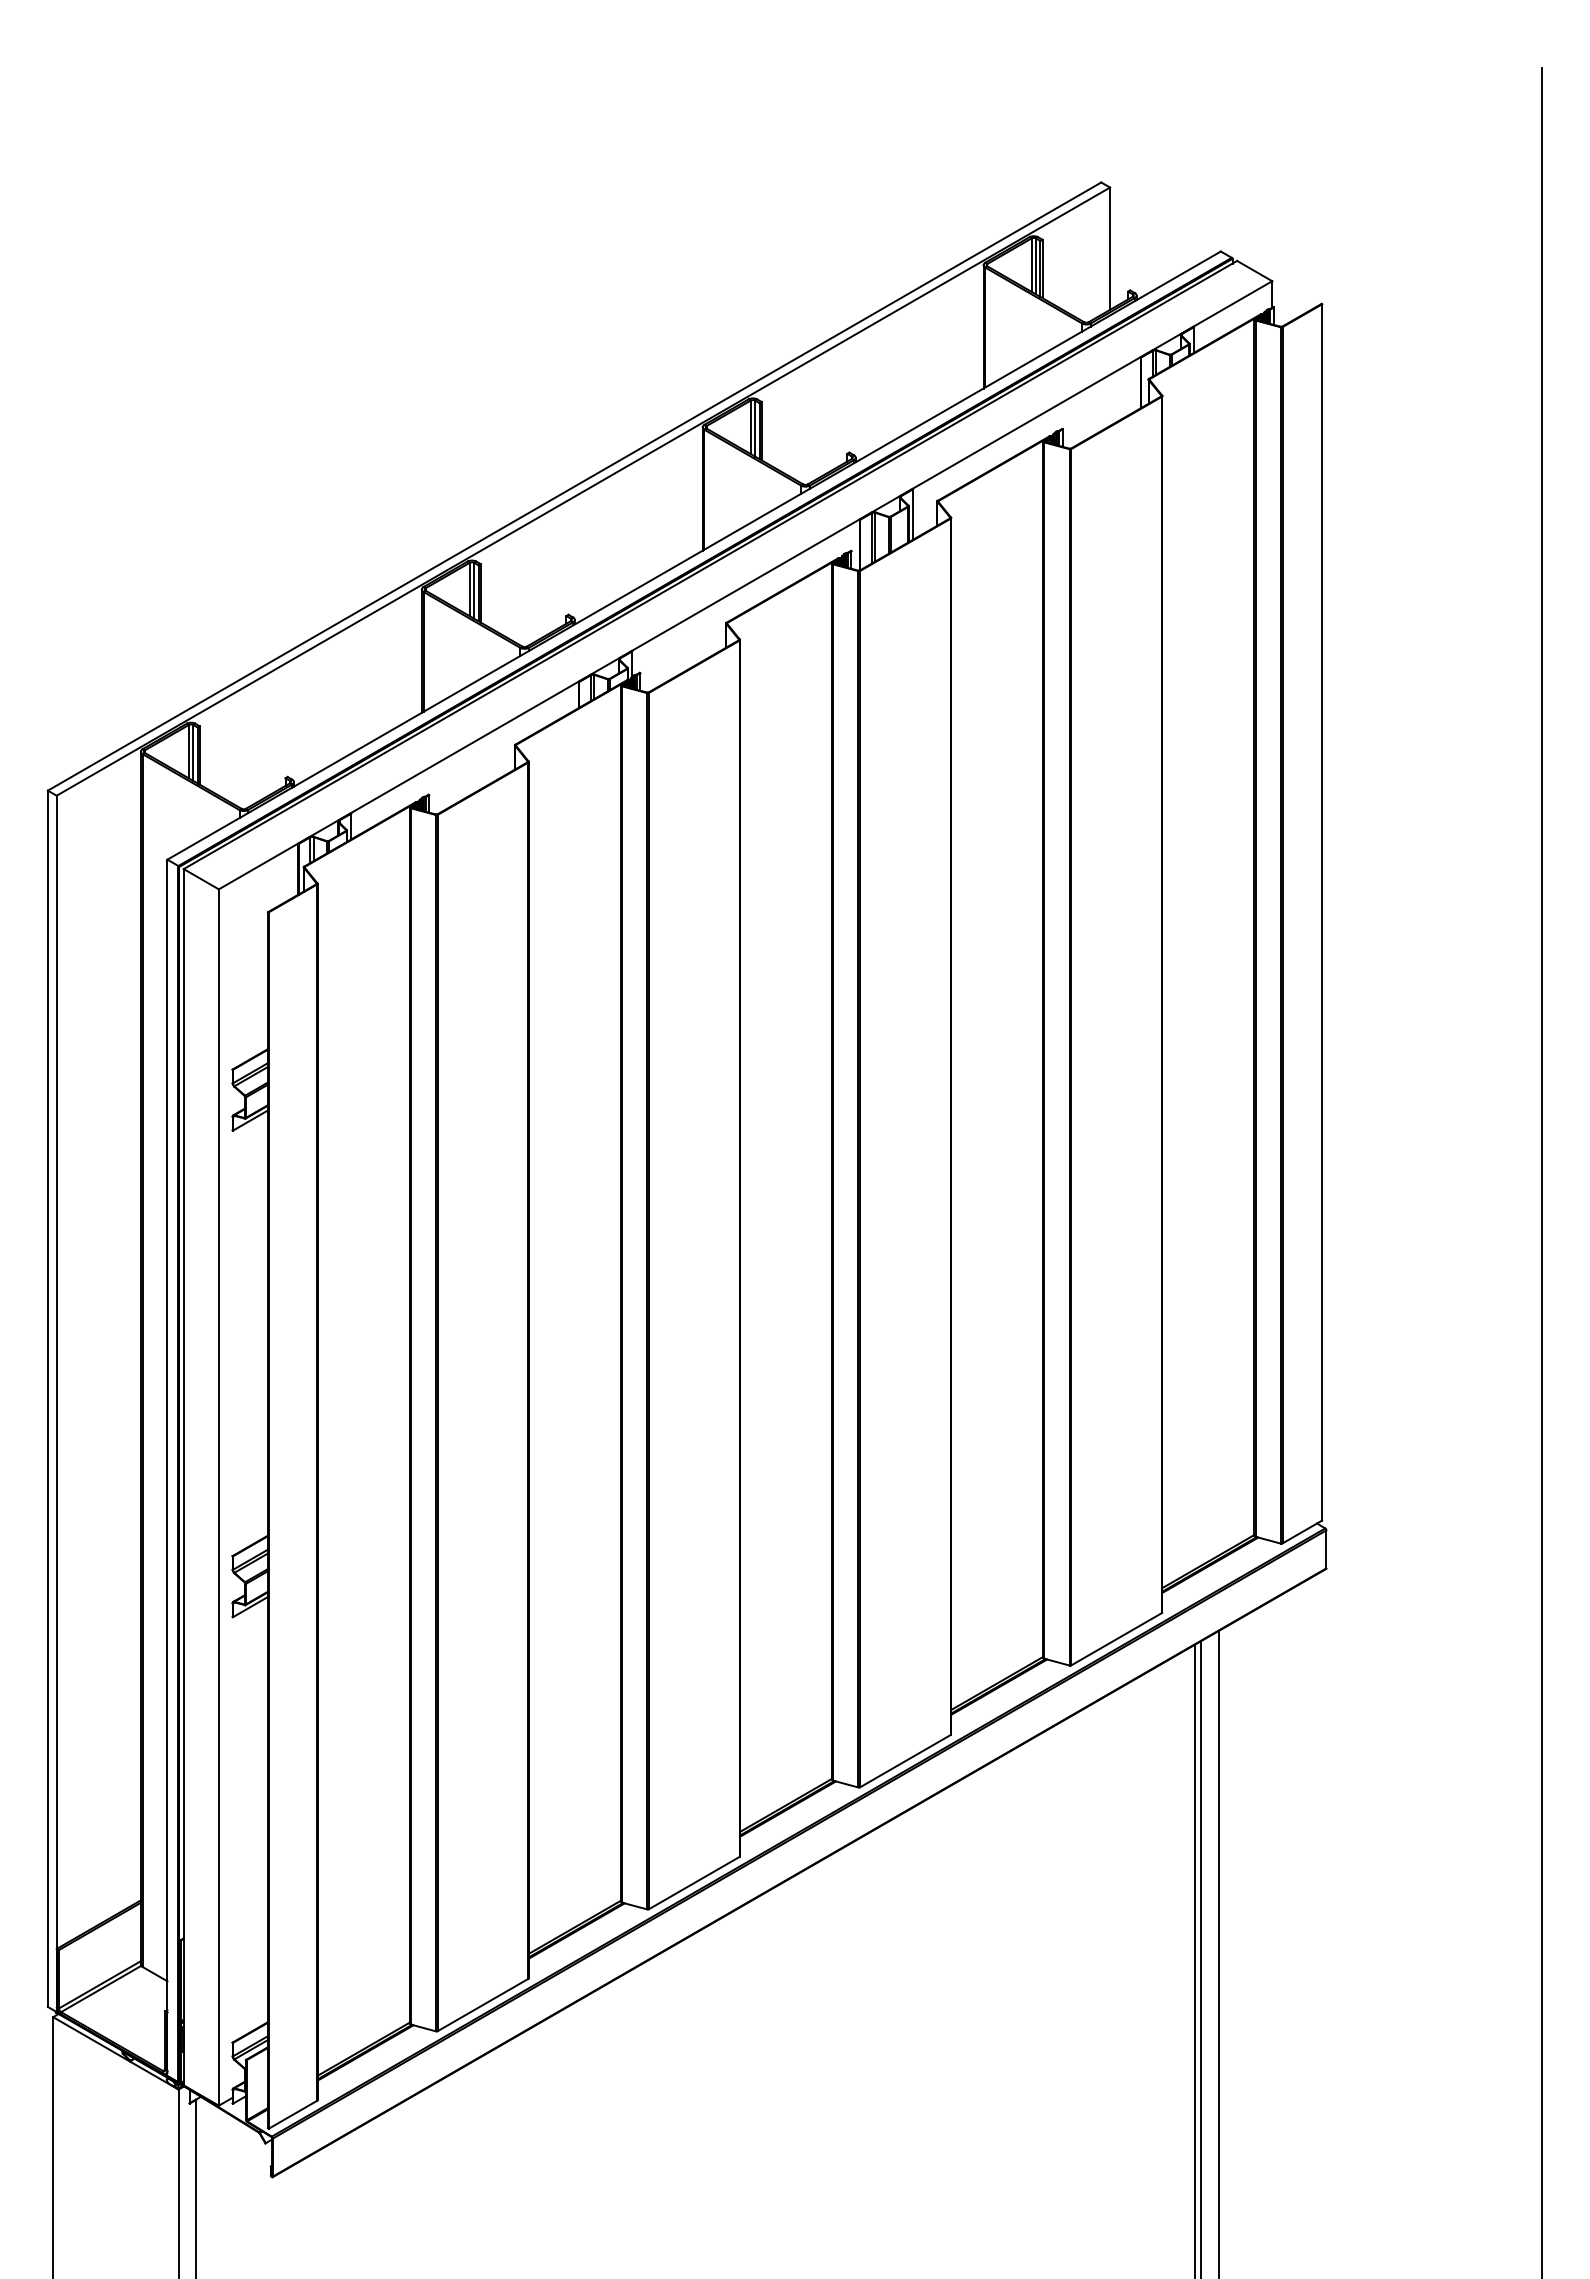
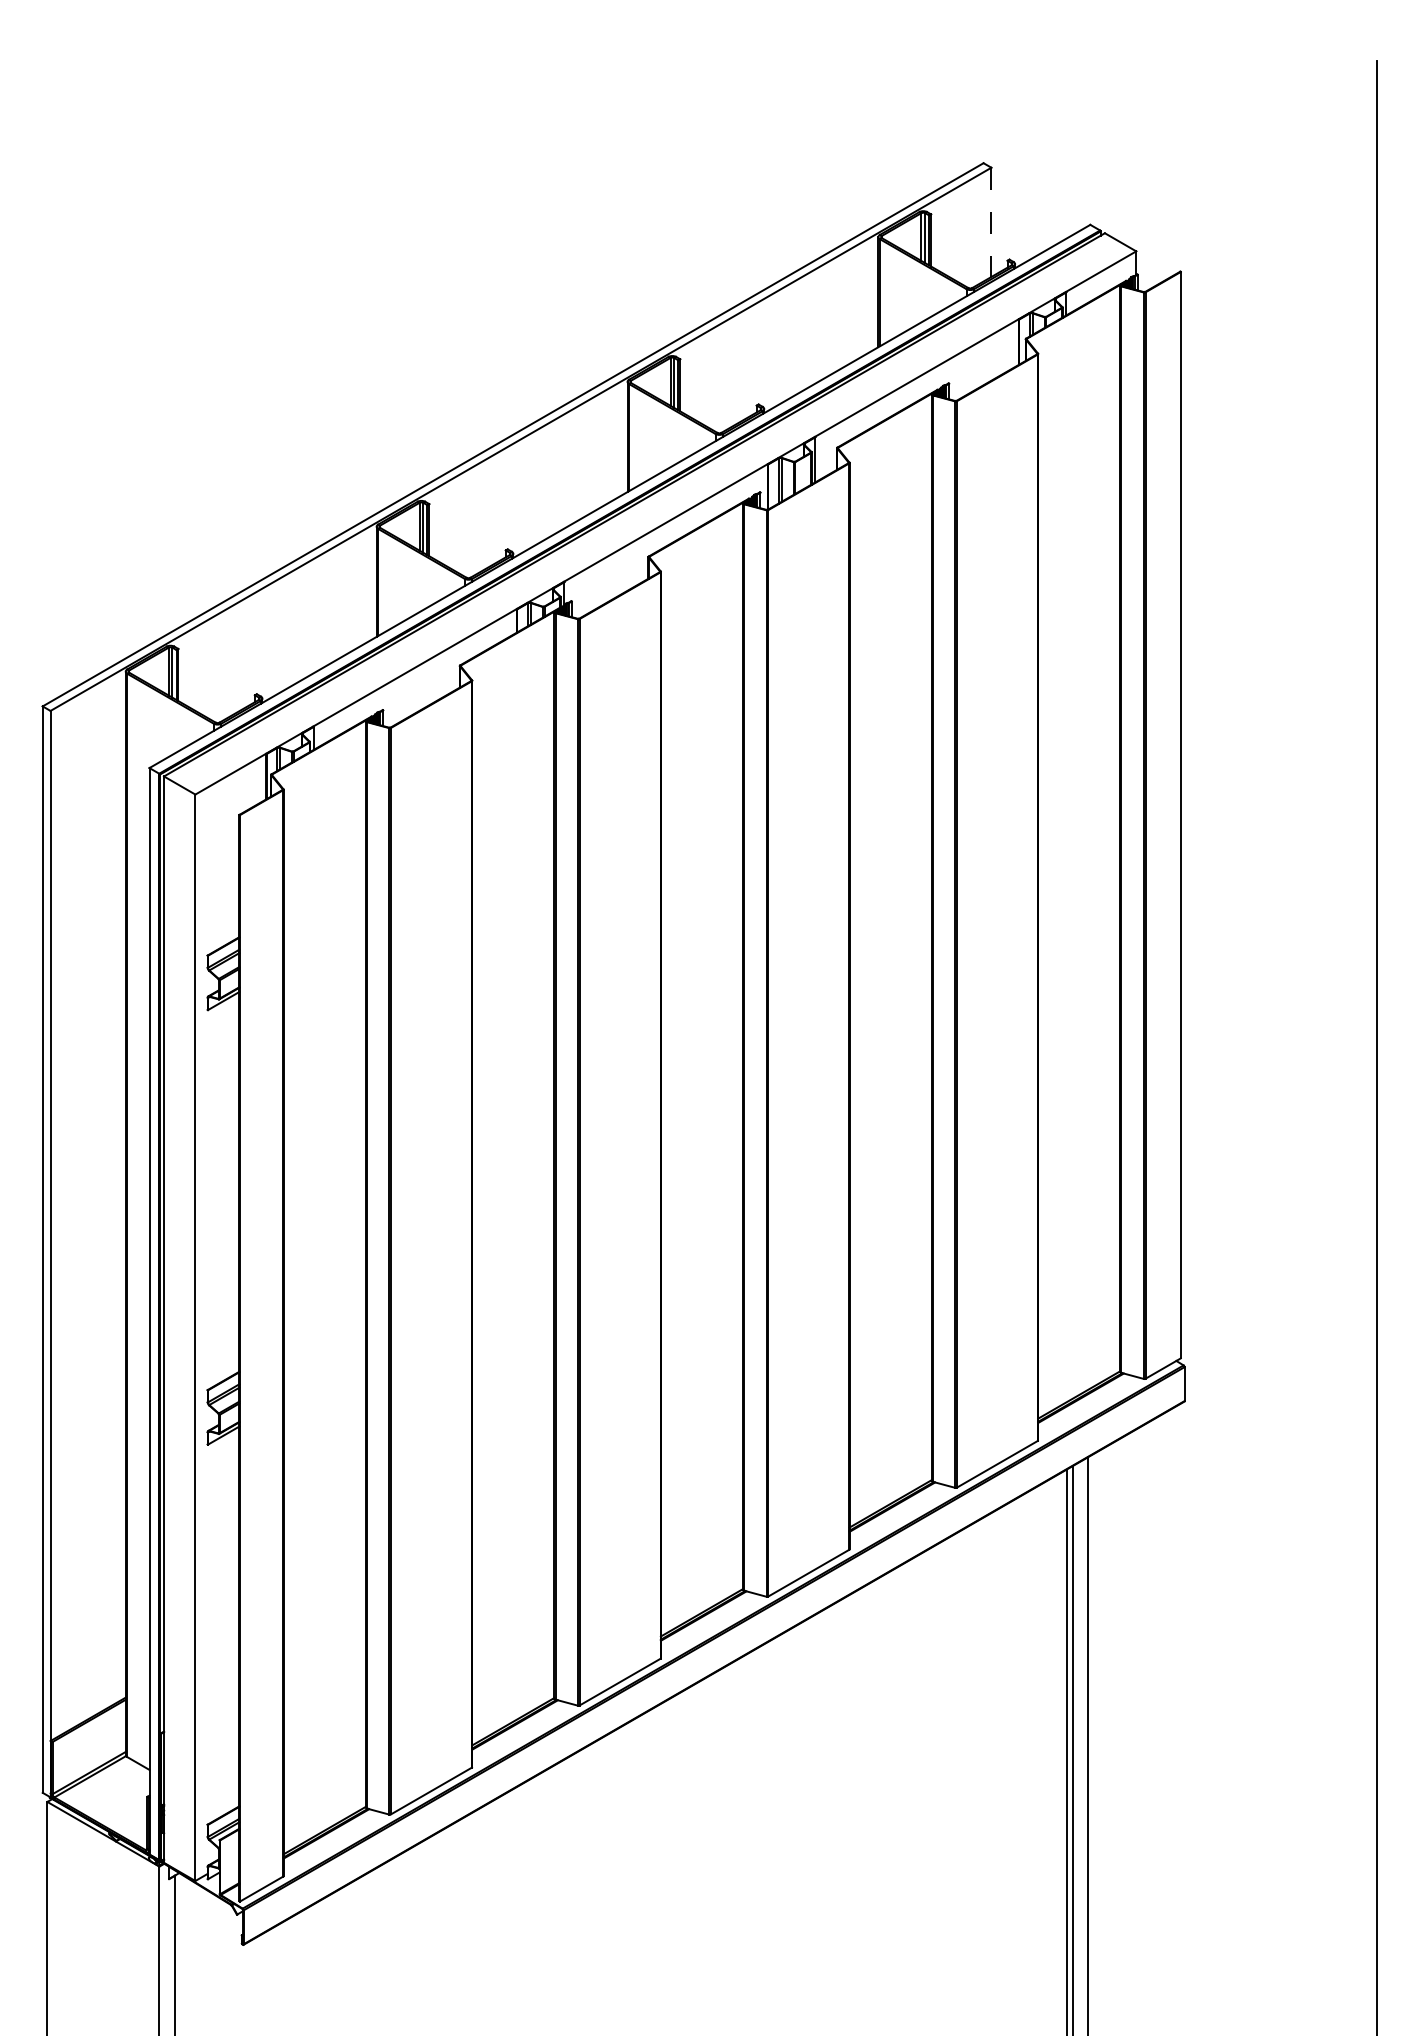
line: (1110, 249) -> (991, 223), solid -> dashed

